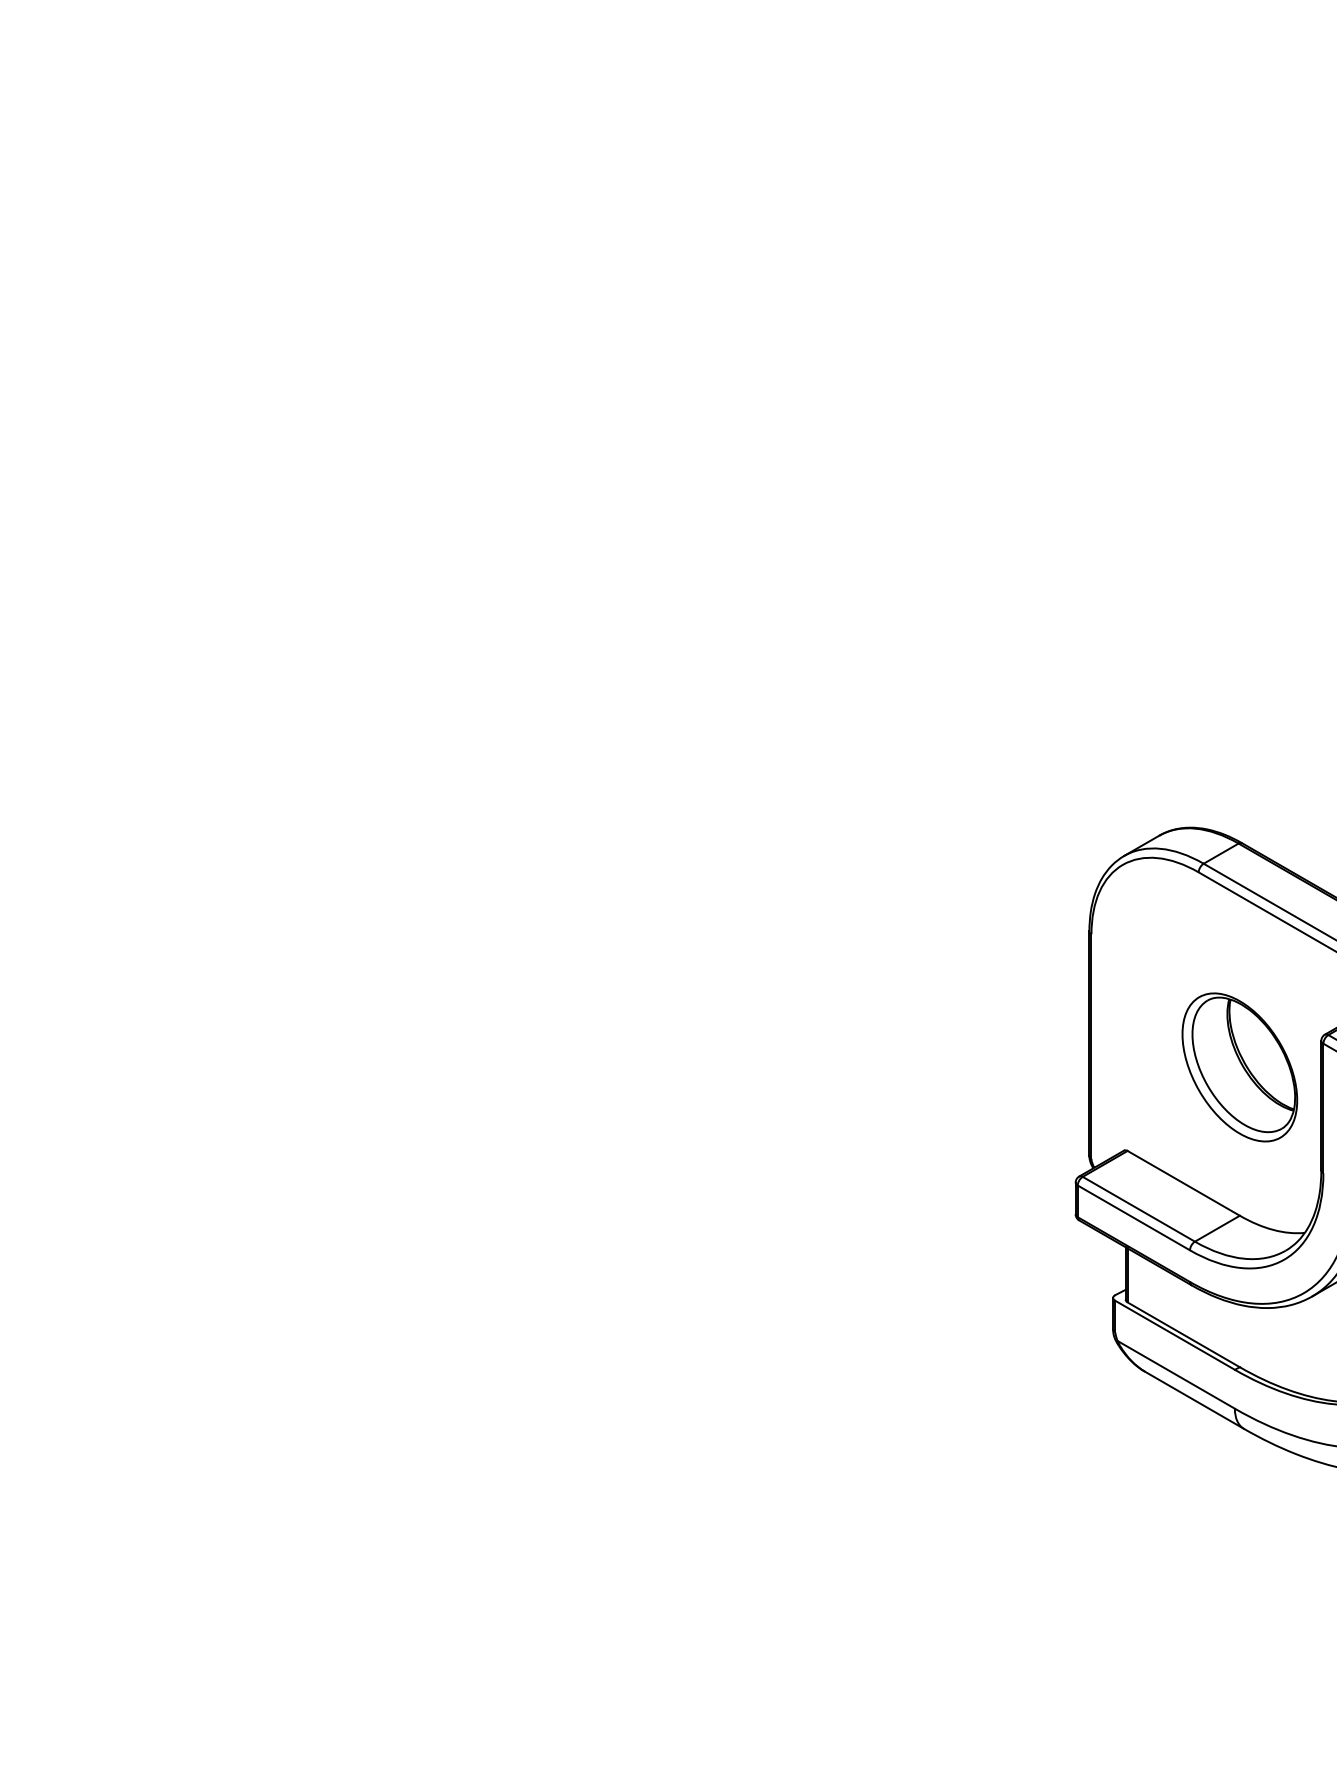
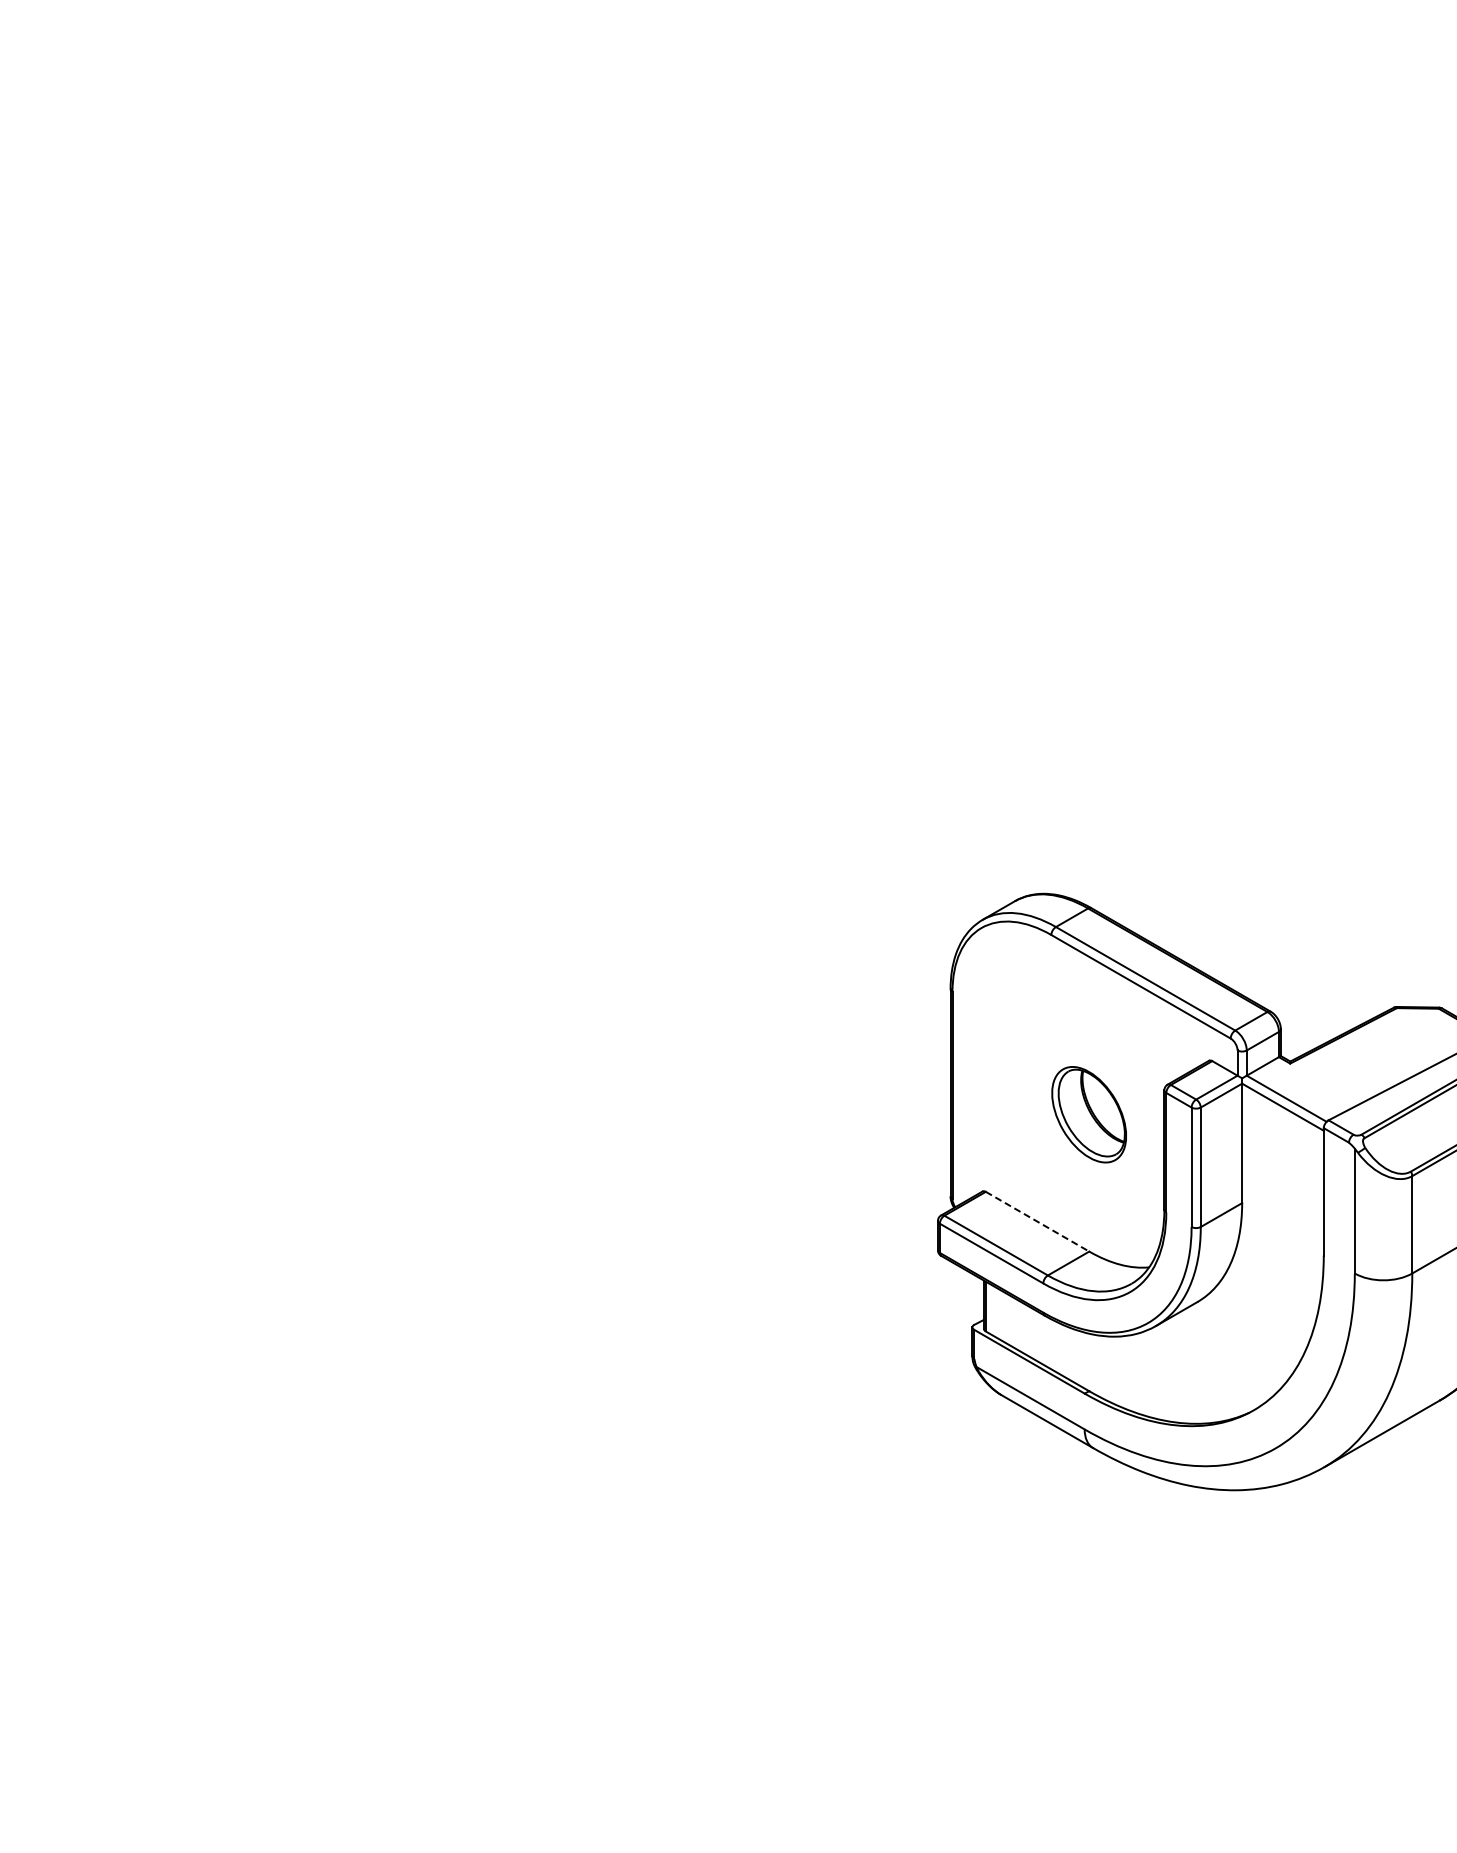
part: (1239, 1067) -> (1088, 1114), size x0.7
line: (1183, 1183) -> (1037, 1221), solid -> dashed

